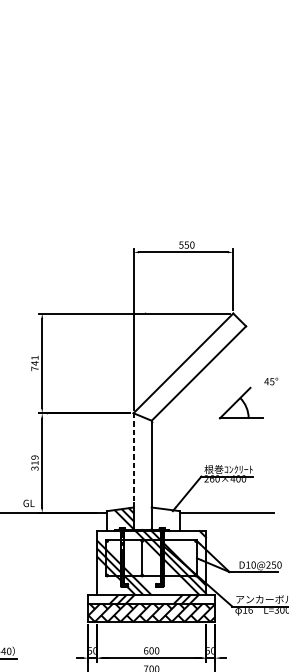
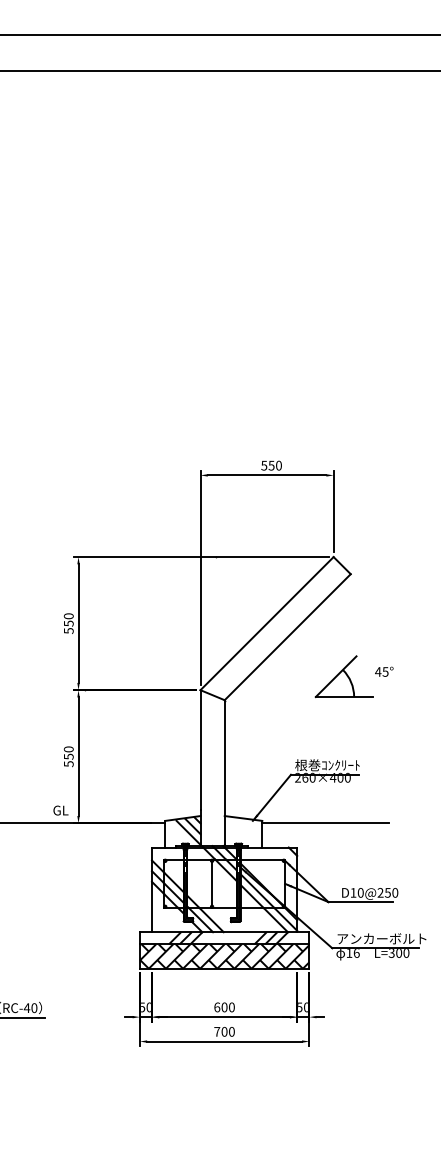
text: (34, 363) -> (68, 623), 741 -> 550
text: (271, 381) -> (384, 671), moved
line: (133, 457) -> (200, 749), dashed -> solid
text: (34, 462) -> (68, 756), 319 -> 550

